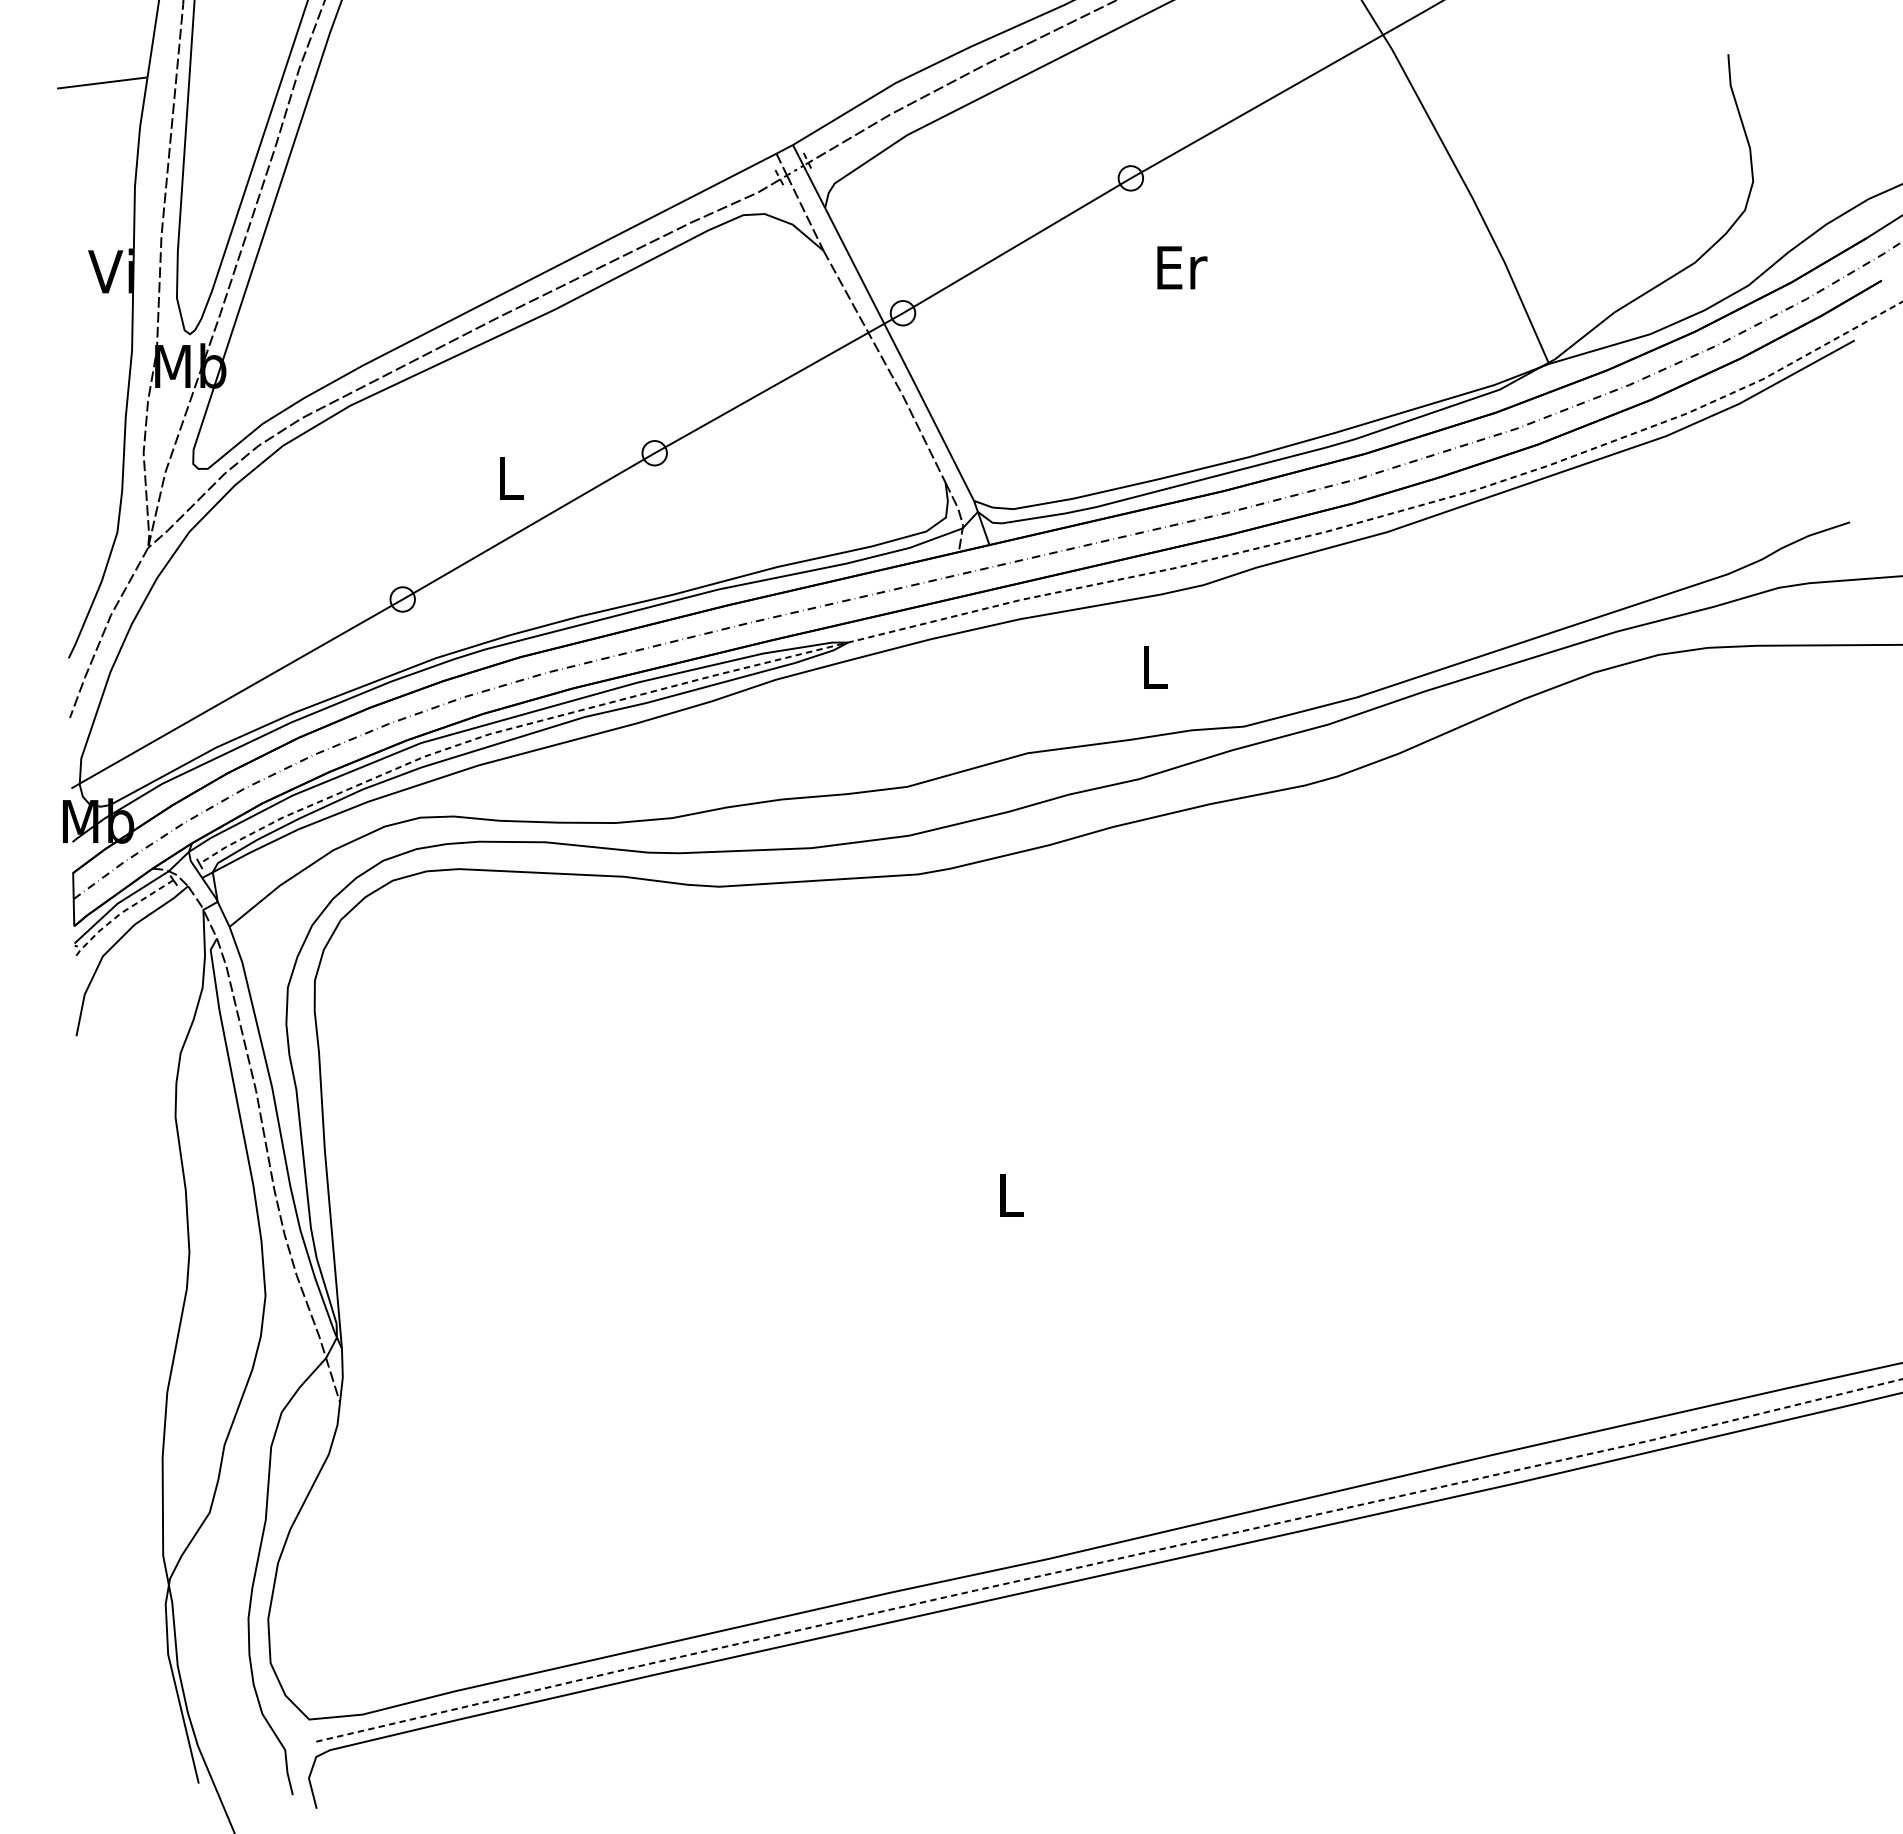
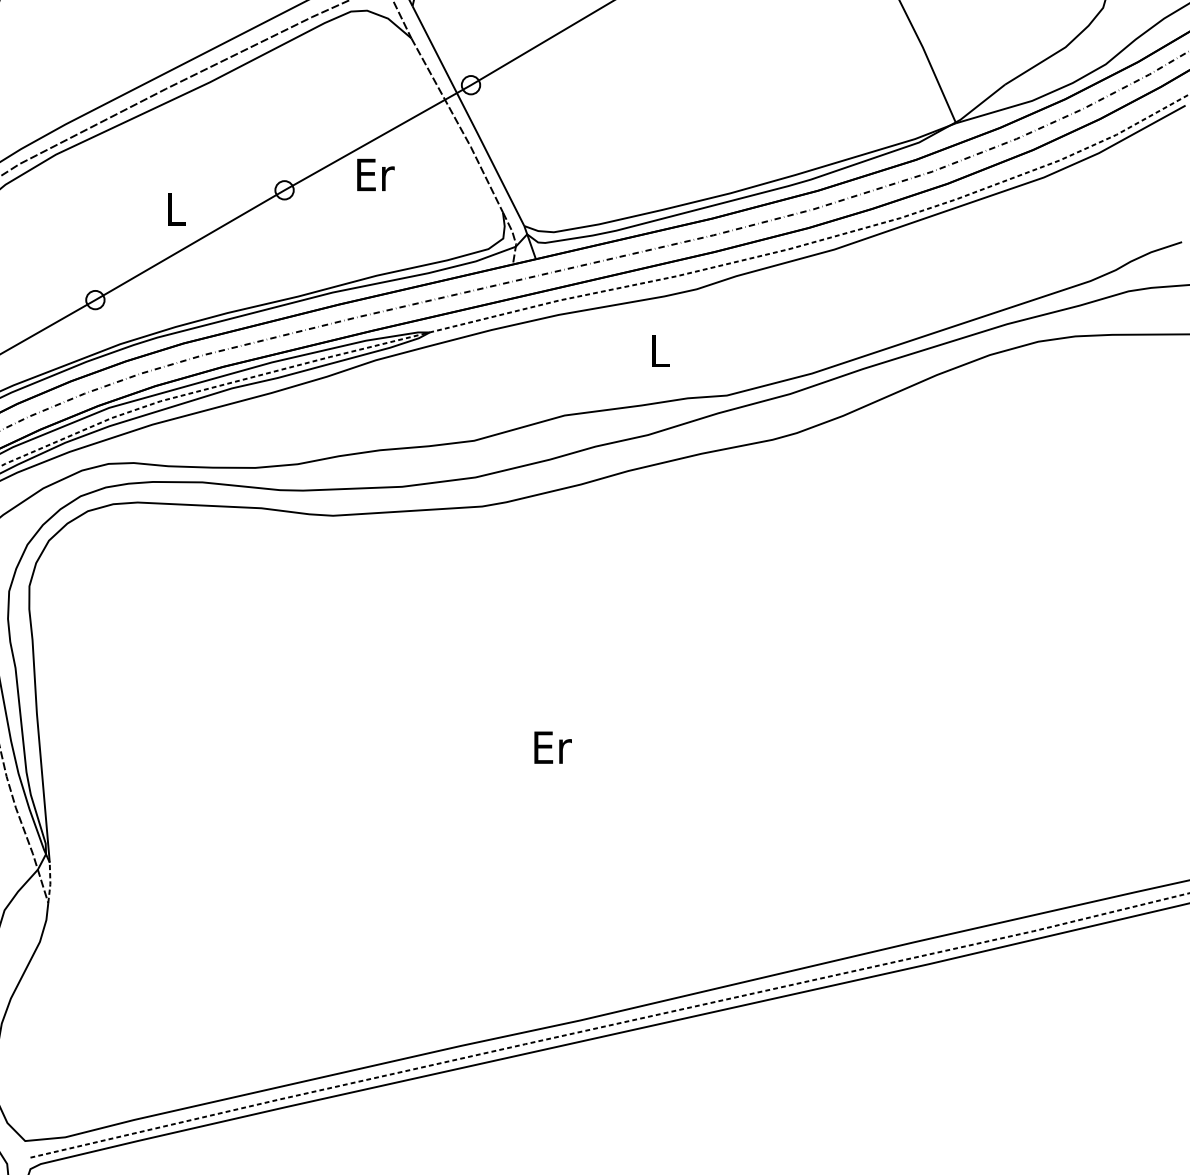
text: (1182, 267) -> (376, 174), moved
text: (1012, 1195) -> (553, 747), L -> Er
line: (342, 1376) -> (50, 883), solid -> dashed

